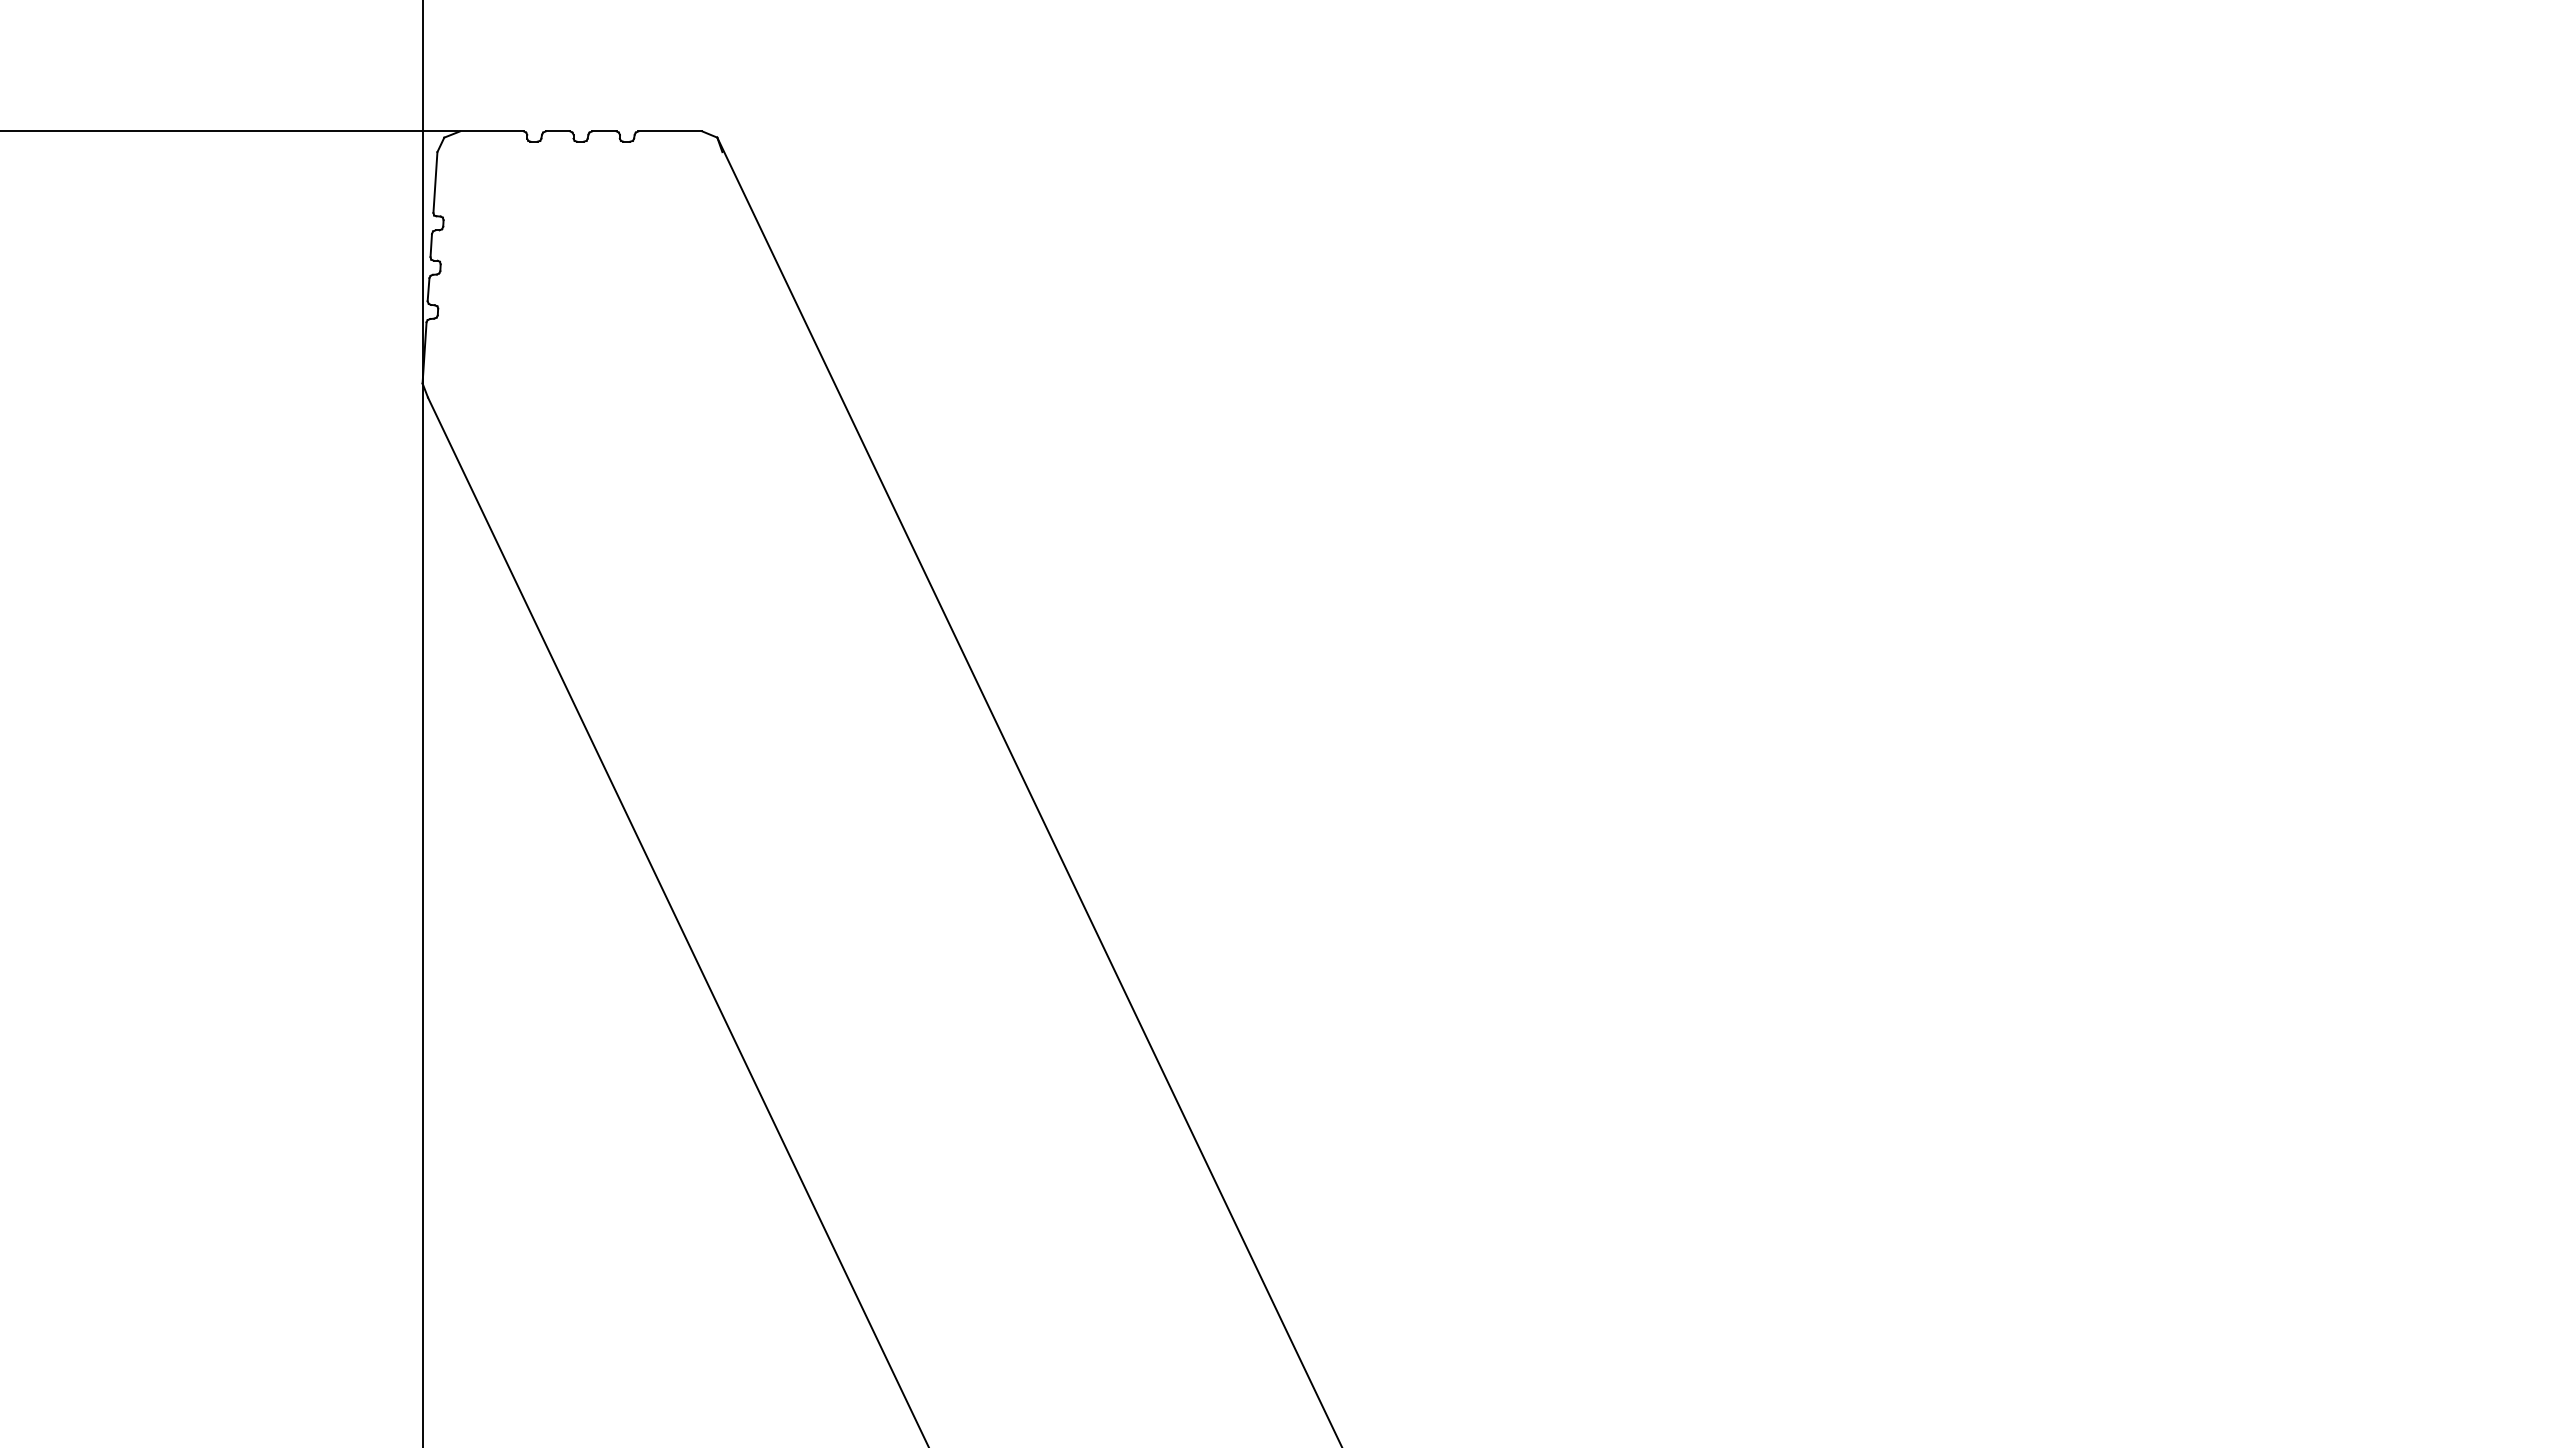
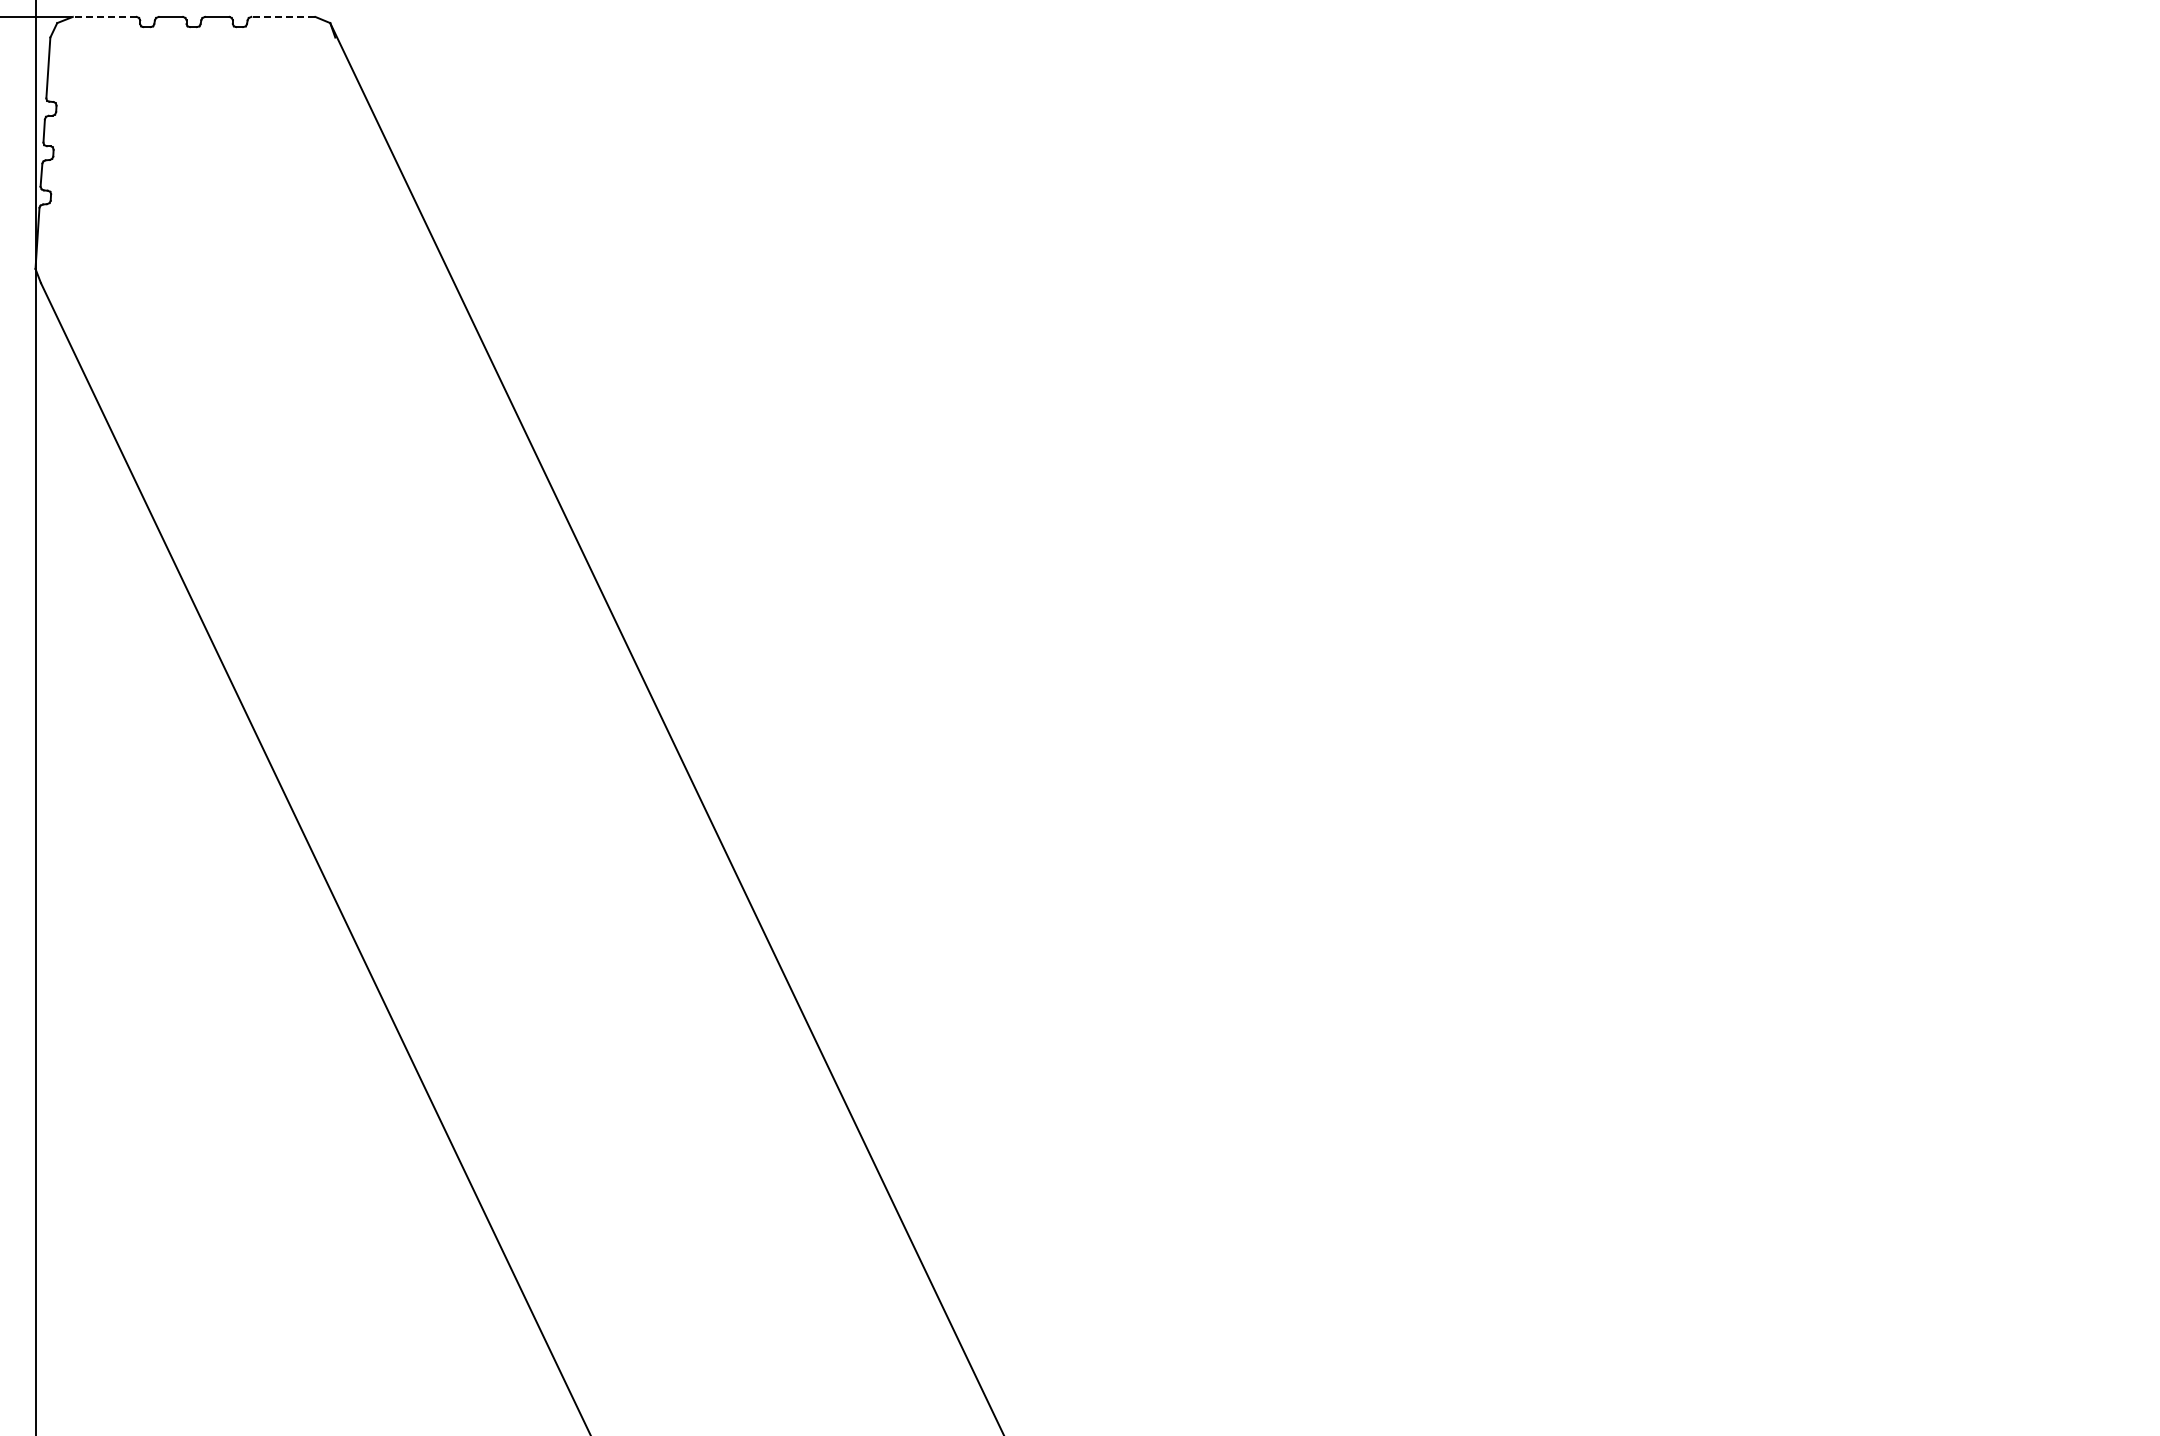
line: (491, 131) -> (104, 16), solid -> dashed
line: (669, 131) -> (282, 16), solid -> dashed

